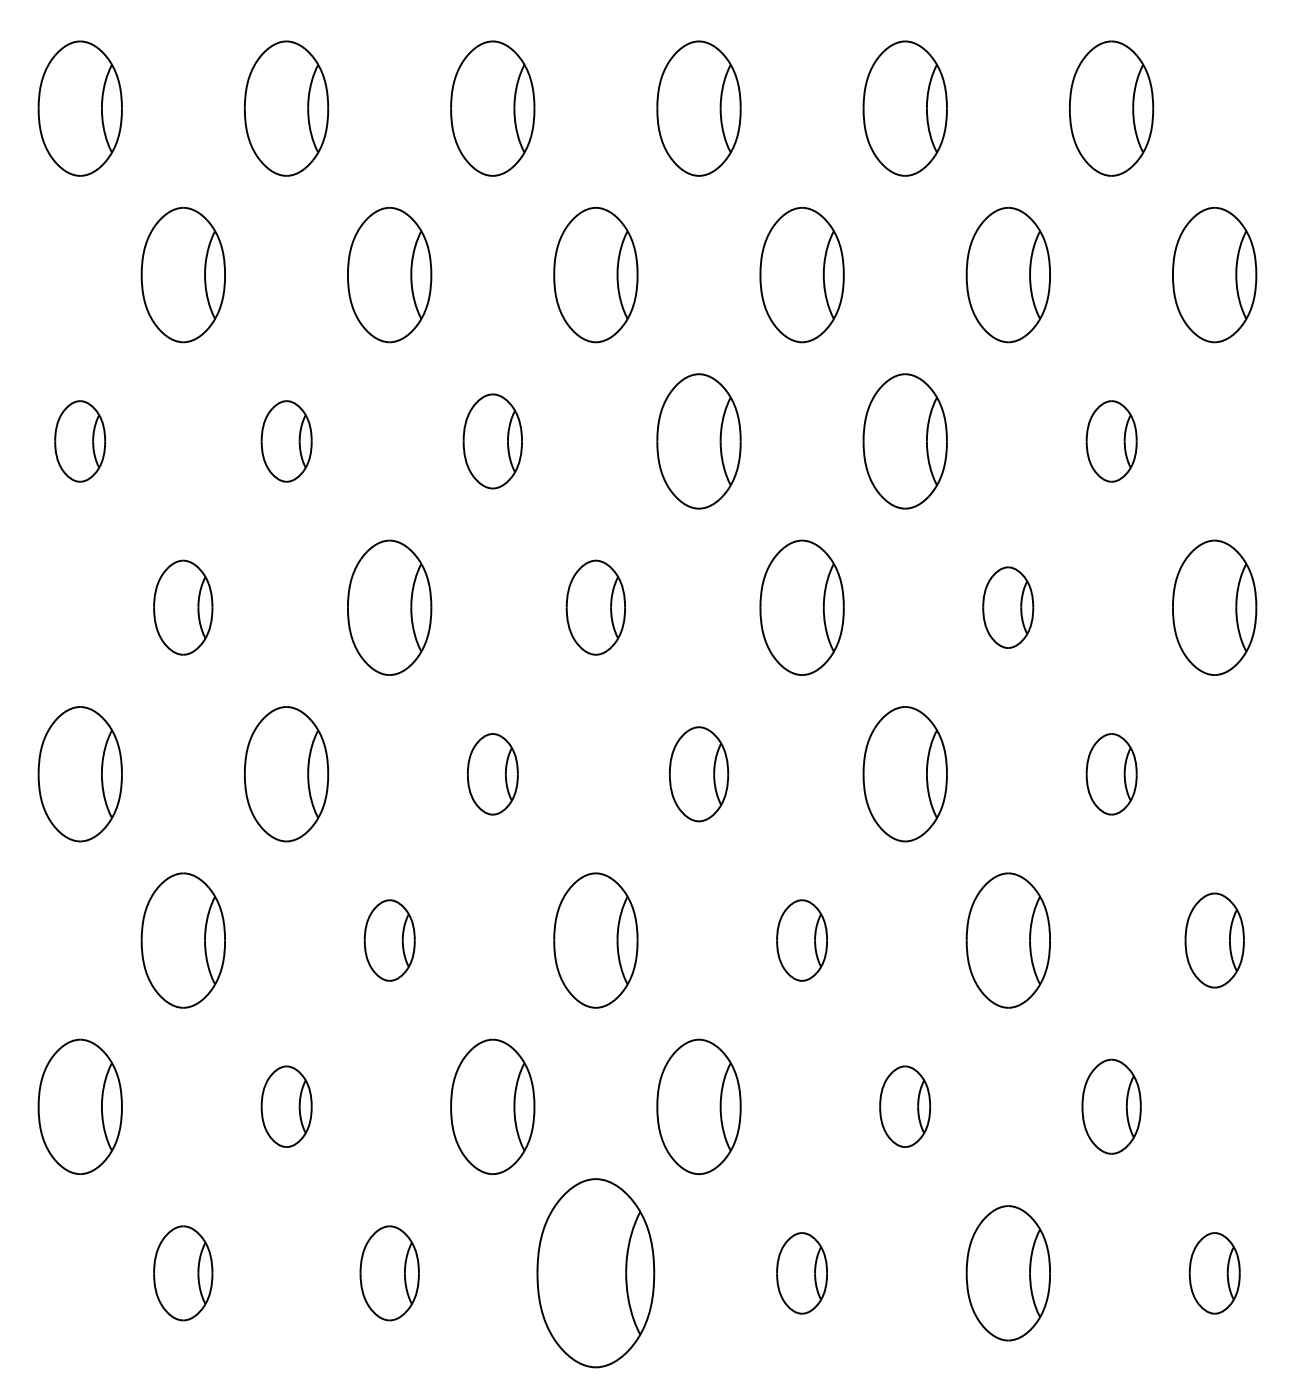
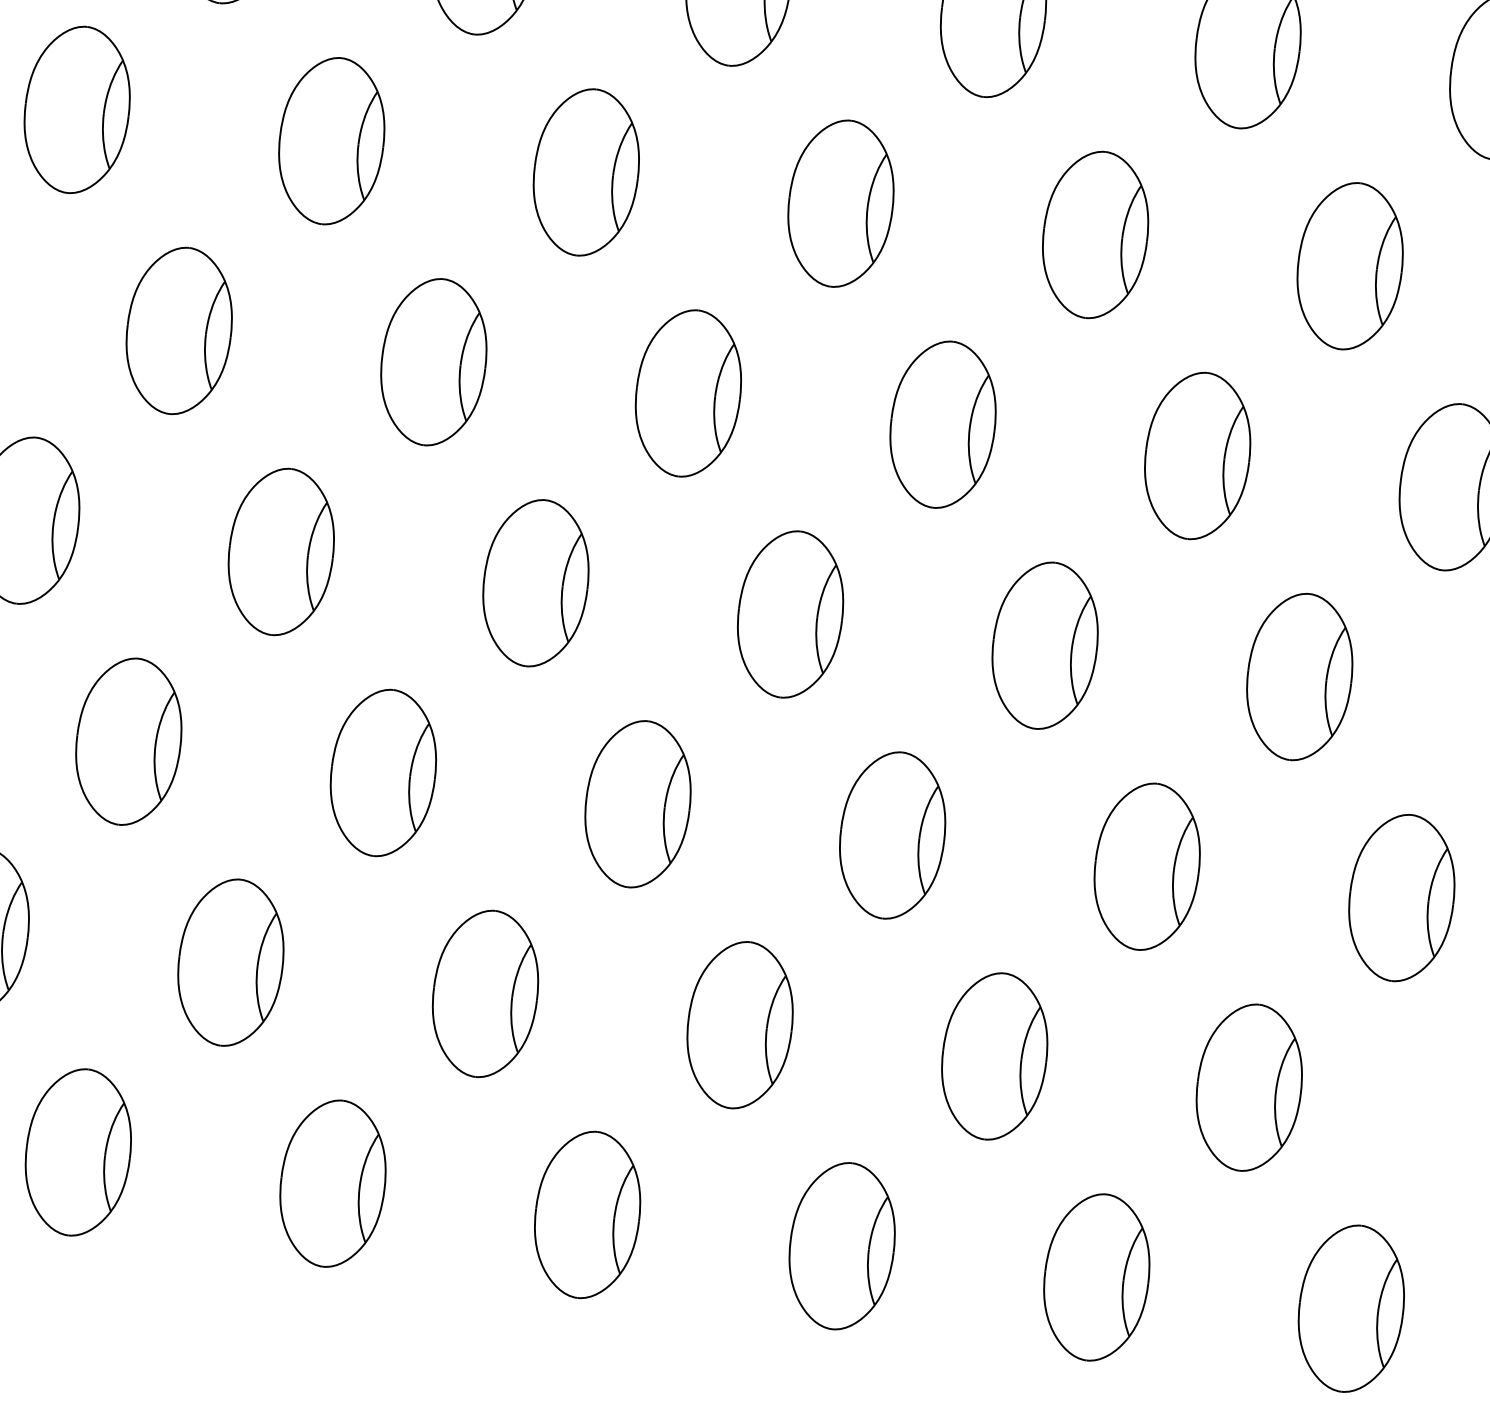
part: (79, 441) -> (76, 109), size x1.67
part: (286, 441) -> (331, 141), size x1.67
part: (492, 441) -> (586, 172), size x1.43
part: (1111, 441) -> (1350, 266), size x1.67
part: (182, 607) -> (178, 330), size x1.43
part: (595, 607) -> (688, 393), size x1.43
part: (1007, 607) -> (1196, 455), size x1.67
part: (492, 774) -> (535, 583), size x1.67
part: (698, 774) -> (789, 614), size x1.43
part: (1111, 774) -> (1299, 677), size x1.67
part: (389, 940) -> (383, 772), size x1.67
part: (801, 940) -> (891, 835), size x1.67
part: (1214, 940) -> (1401, 897), size x1.43
part: (286, 1106) -> (230, 962), size x1.67
part: (904, 1106) -> (993, 1055), size x1.67
part: (1111, 1106) -> (1249, 1087), size x1.43
part: (182, 1273) -> (77, 1152), size x1.43
part: (389, 1273) -> (332, 1183), size x1.43
part: (595, 1273) -> (587, 1215), size x0.71
part: (801, 1273) -> (841, 1246), size x1.67
part: (1214, 1273) -> (1351, 1308), size x1.67

